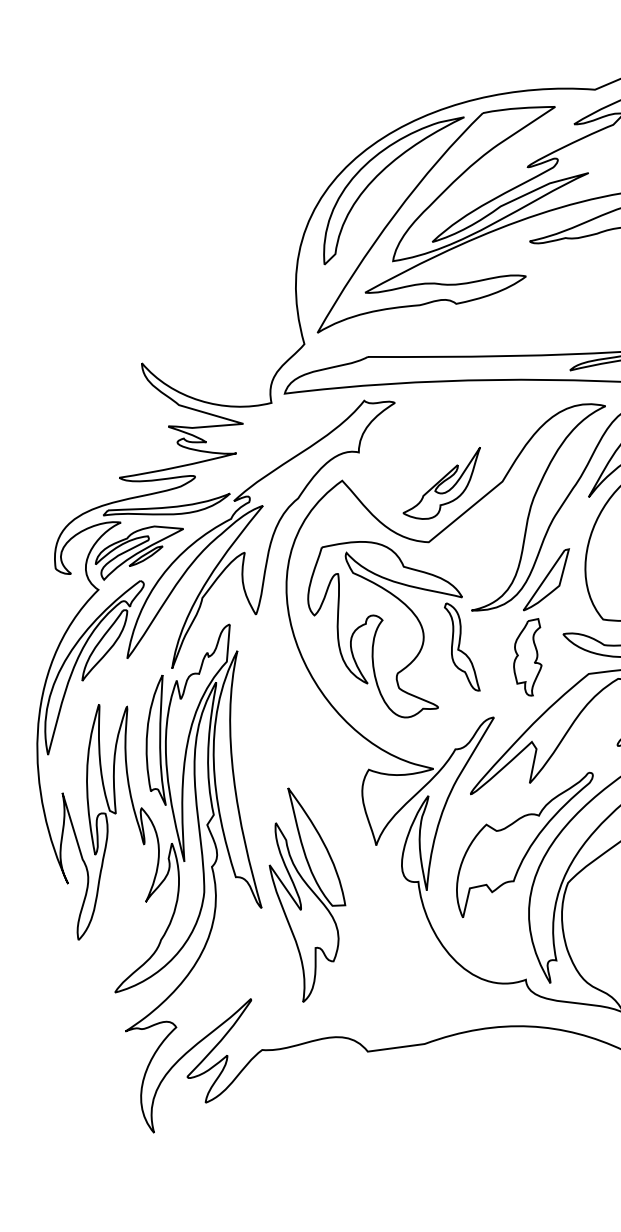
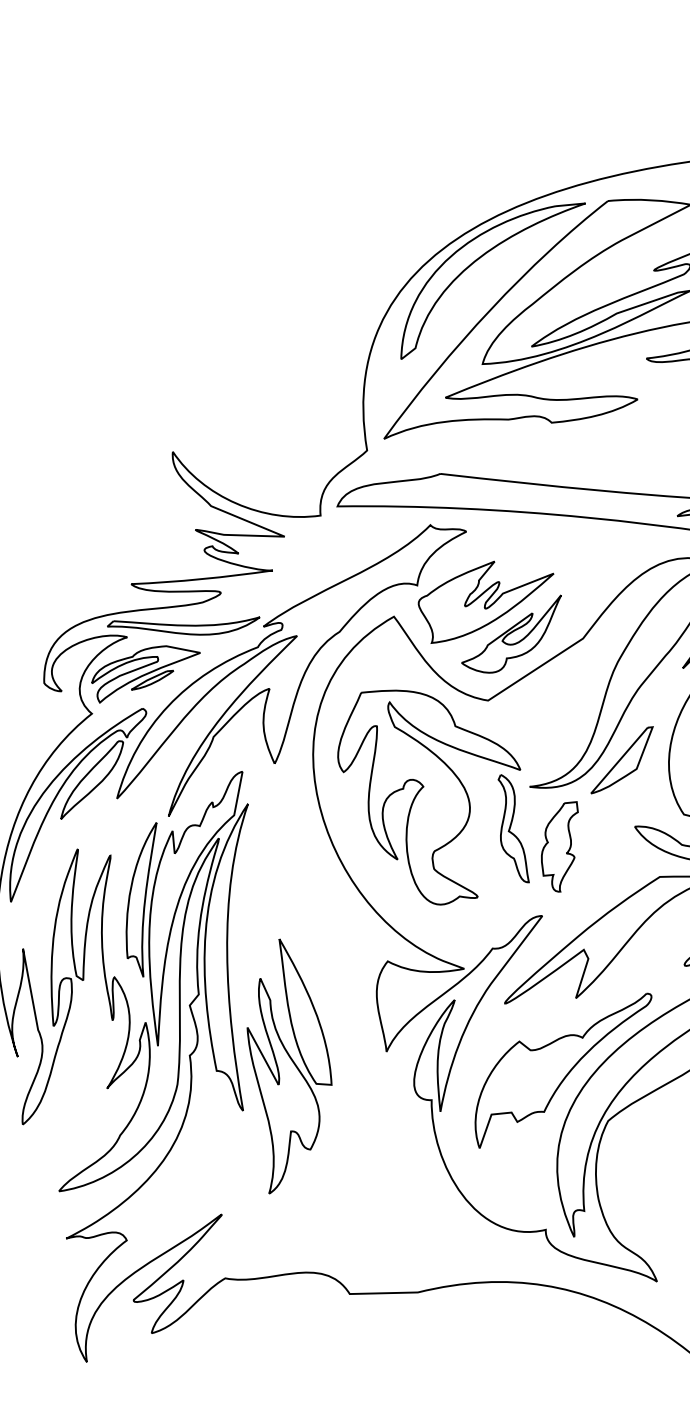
part: (416, 462) -> (484, 604), added
part: (527, 657) -> (558, 846), moved
part: (307, 894) -> (288, 1067), moved

